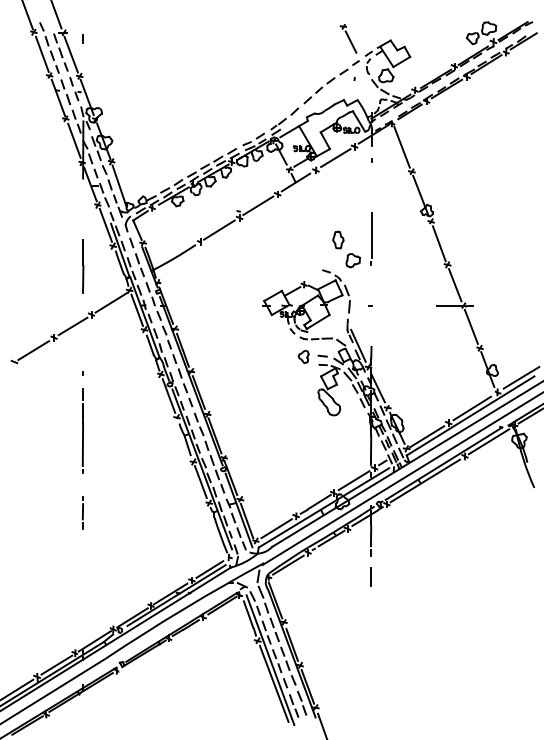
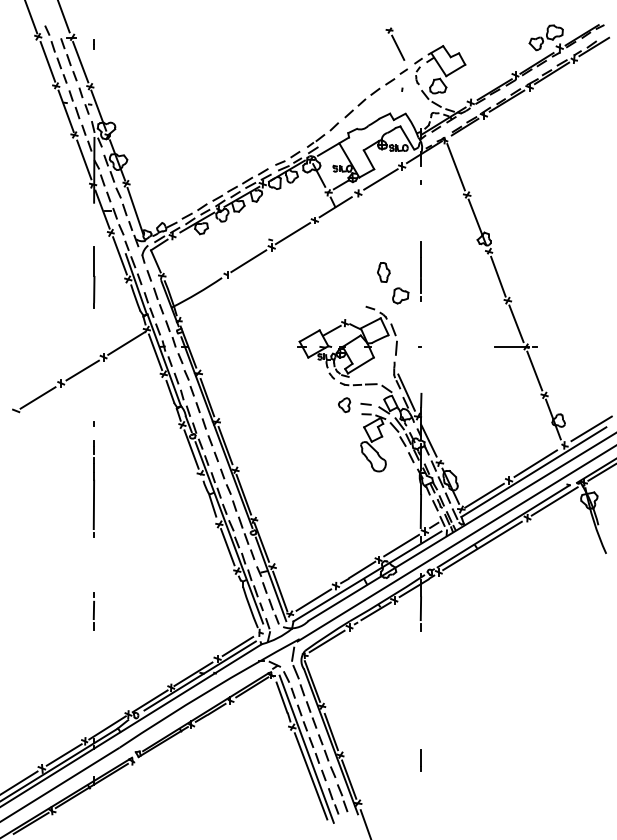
line: (83, 266) -> (94, 277), moved
line: (82, 512) -> (93, 611), moved
line: (370, 576) -> (420, 759), moved

